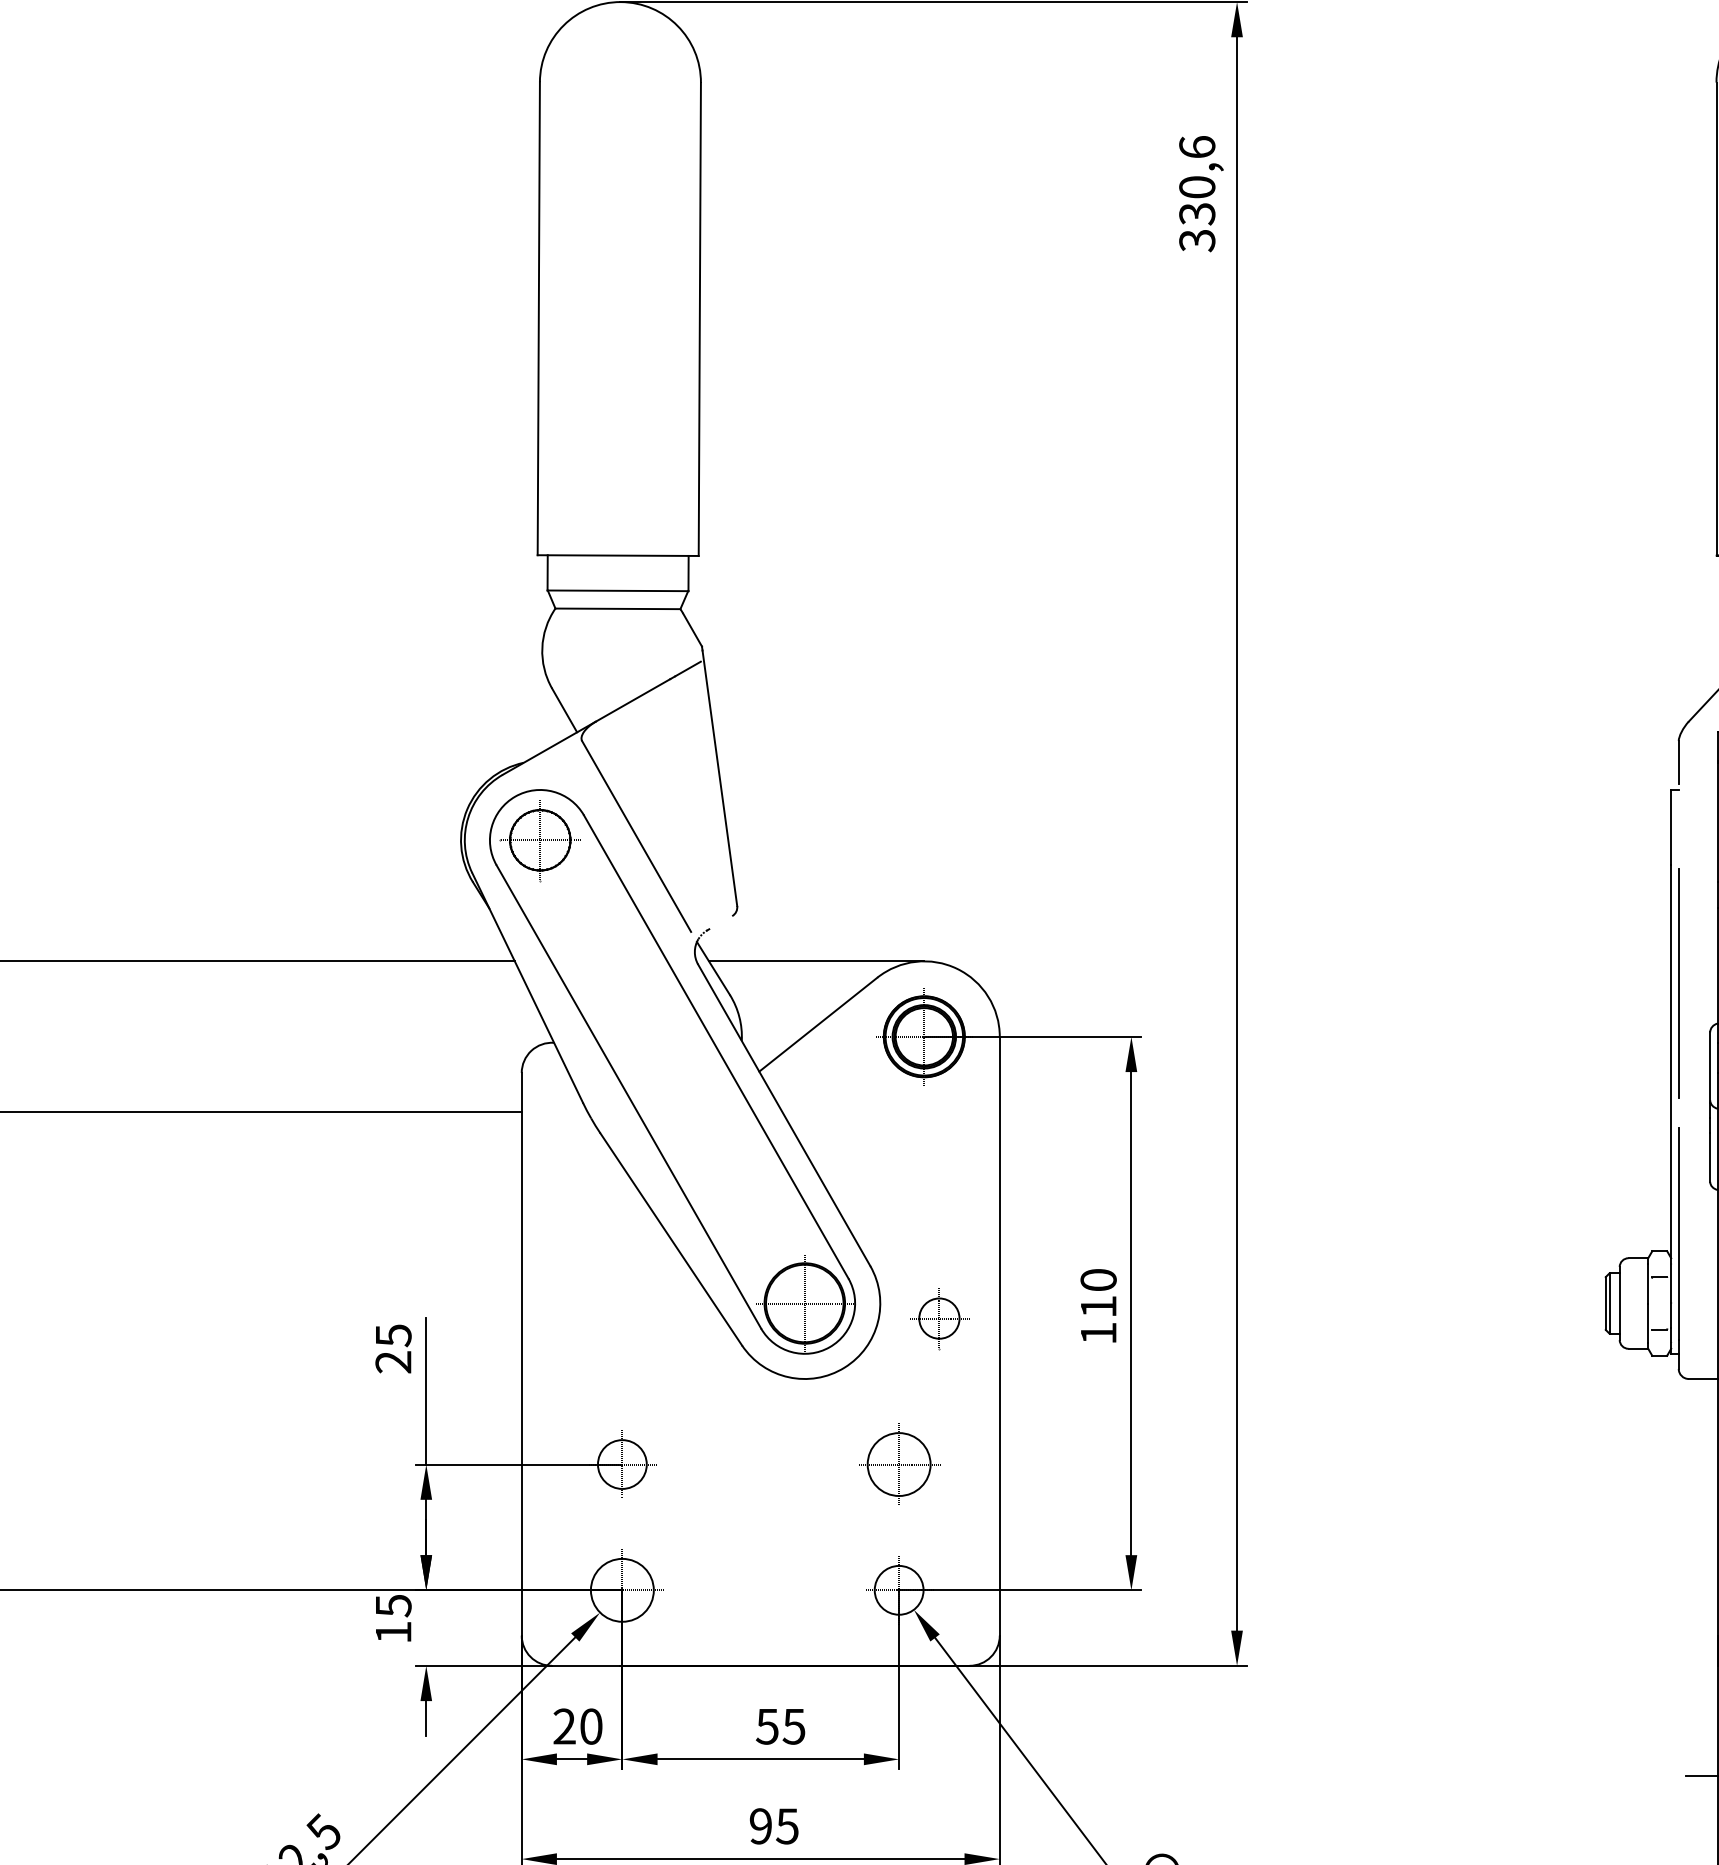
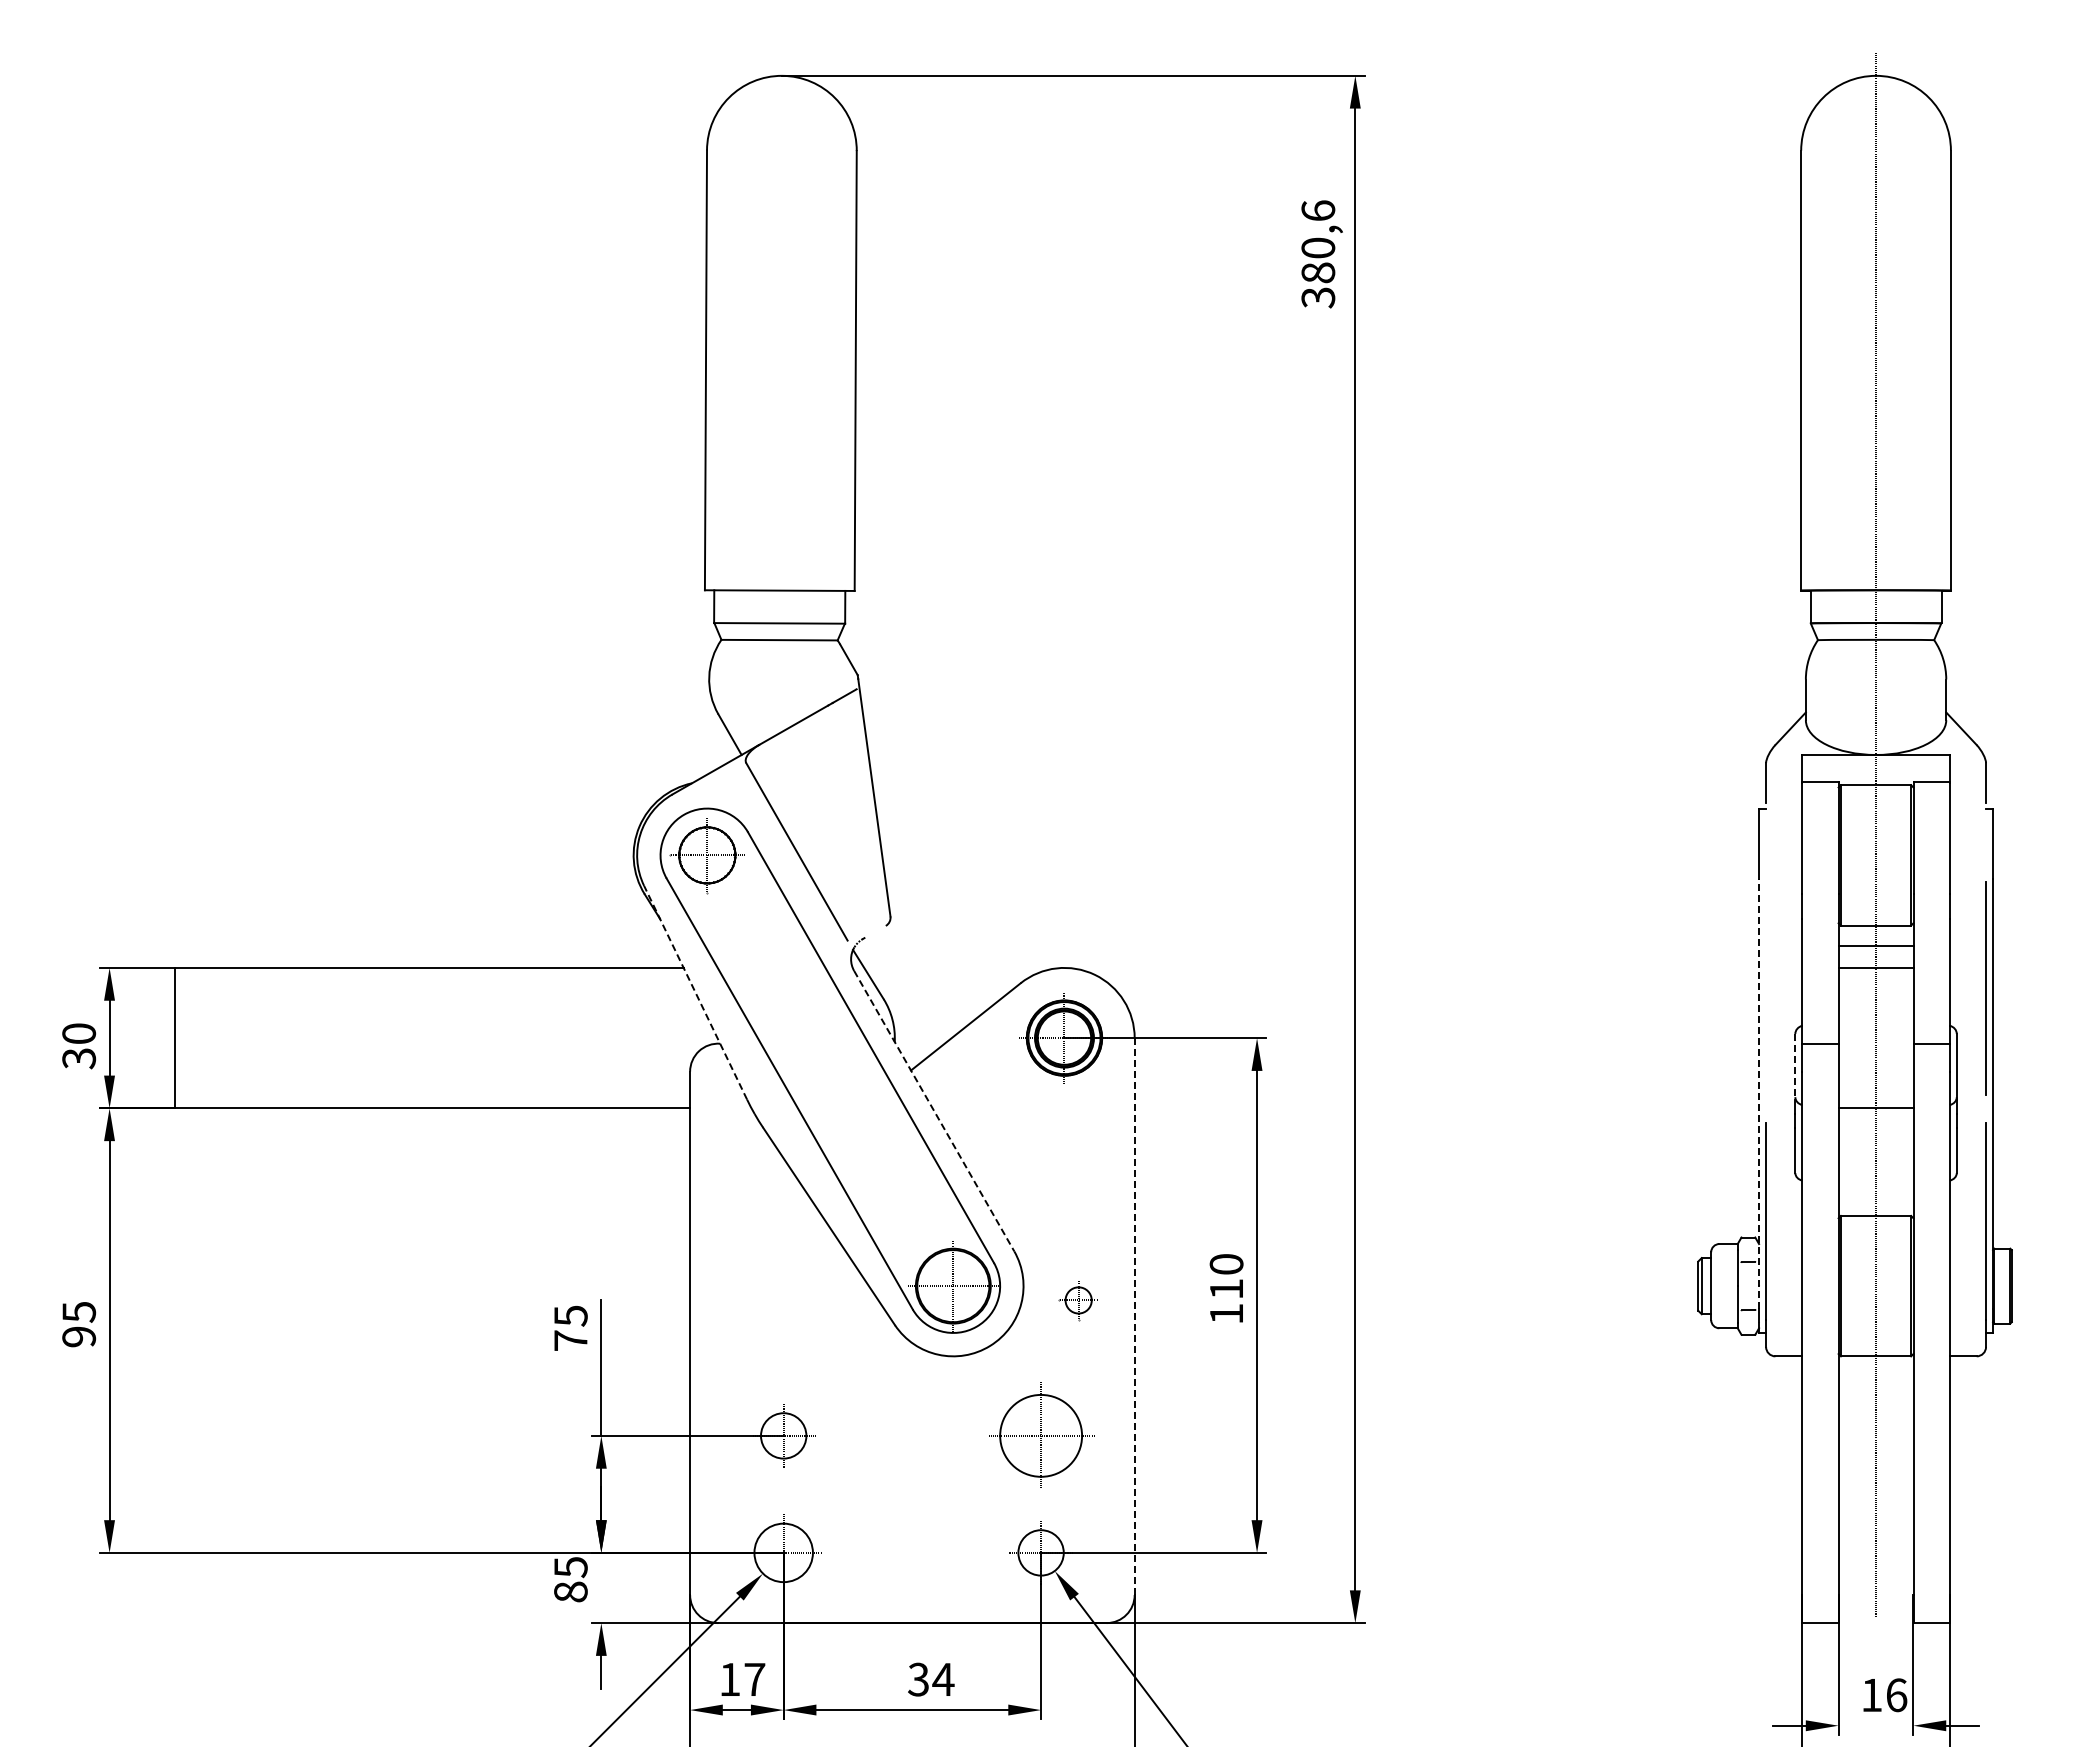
text: (1197, 213) -> (1318, 272), 330,6 -> 380,6
line: (816, 960) -> (964, 967), removed
line: (1679, 983) -> (1766, 988), removed
line: (527, 987) -> (695, 992), solid -> dashed
line: (1710, 1067) -> (1795, 1066), solid -> dashed
line: (1671, 1096) -> (1759, 1093), solid -> dashed
line: (784, 1115) -> (934, 1111), solid -> dashed
part: (939, 1318) -> (1078, 1300), size x0.7
line: (999, 1337) -> (1134, 1317), solid -> dashed
text: (393, 1361) -> (570, 1340), 25 -> 75
part: (898, 1464) -> (1040, 1435), size x1.4
text: (393, 1631) -> (570, 1591), 15 -> 85
text: (578, 1726) -> (742, 1679), 20 -> 17
text: (781, 1726) -> (931, 1679), 55 -> 34

